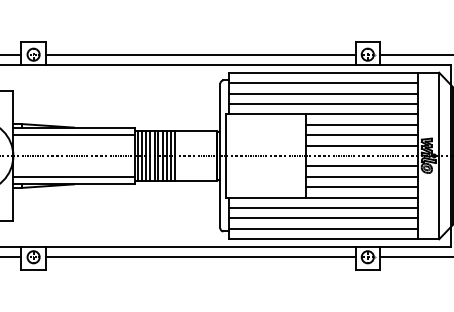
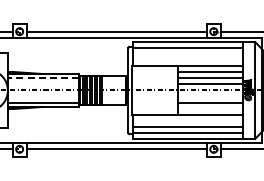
line: (322, 94) -> (187, 54), removed
line: (322, 104) -> (187, 60), removed
line: (72, 135) -> (42, 78), solid -> dashed
line: (360, 166) -> (209, 96), removed
line: (360, 186) -> (209, 108), removed
line: (322, 207) -> (187, 120), removed

